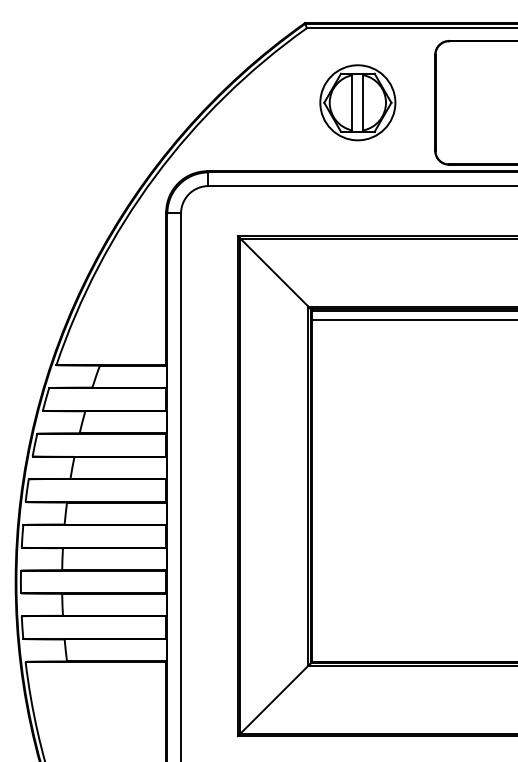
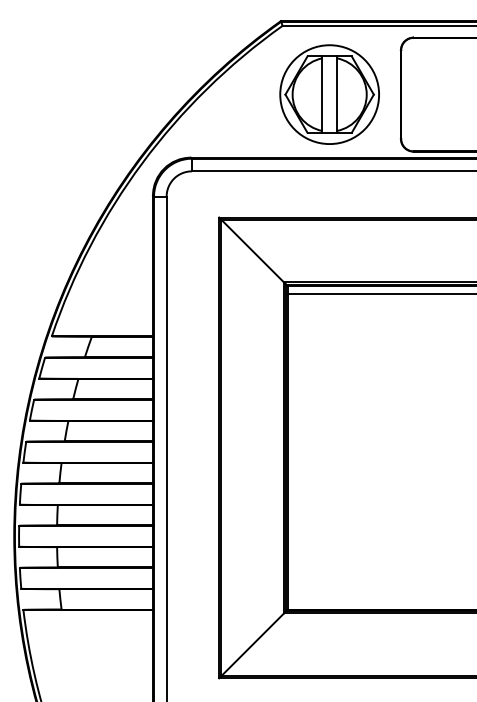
part: (357, 102) -> (329, 94), size x1.43

